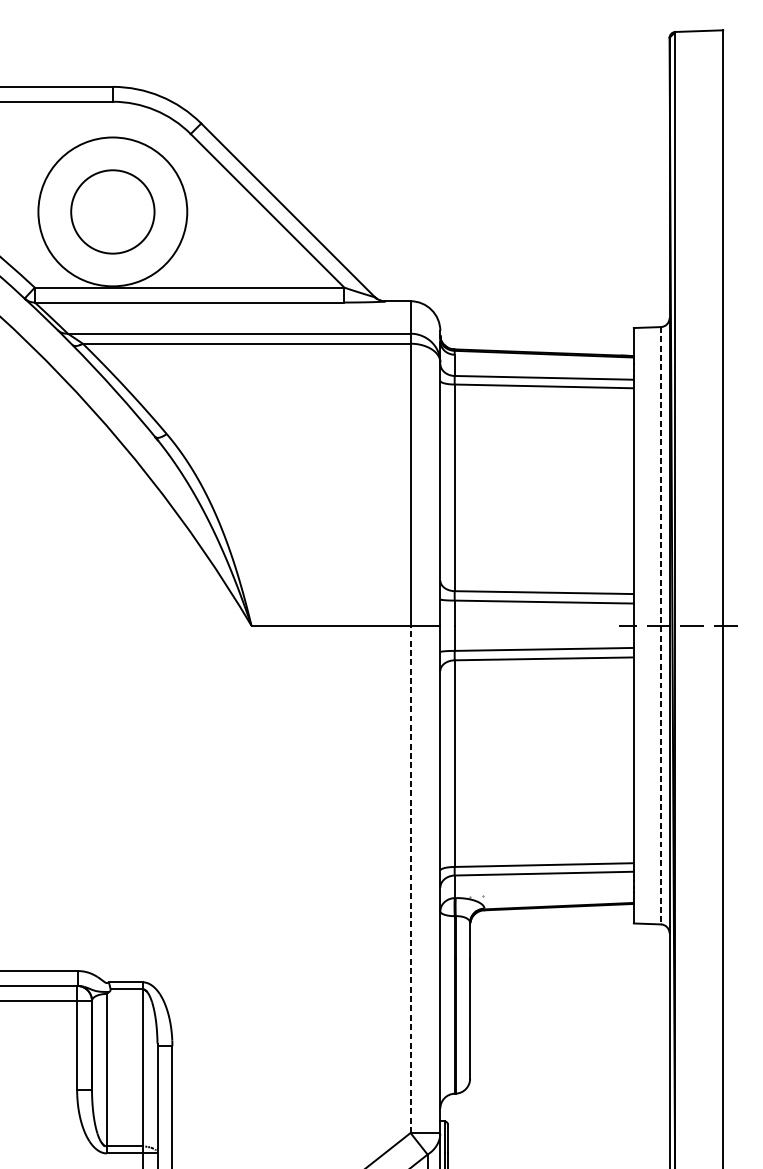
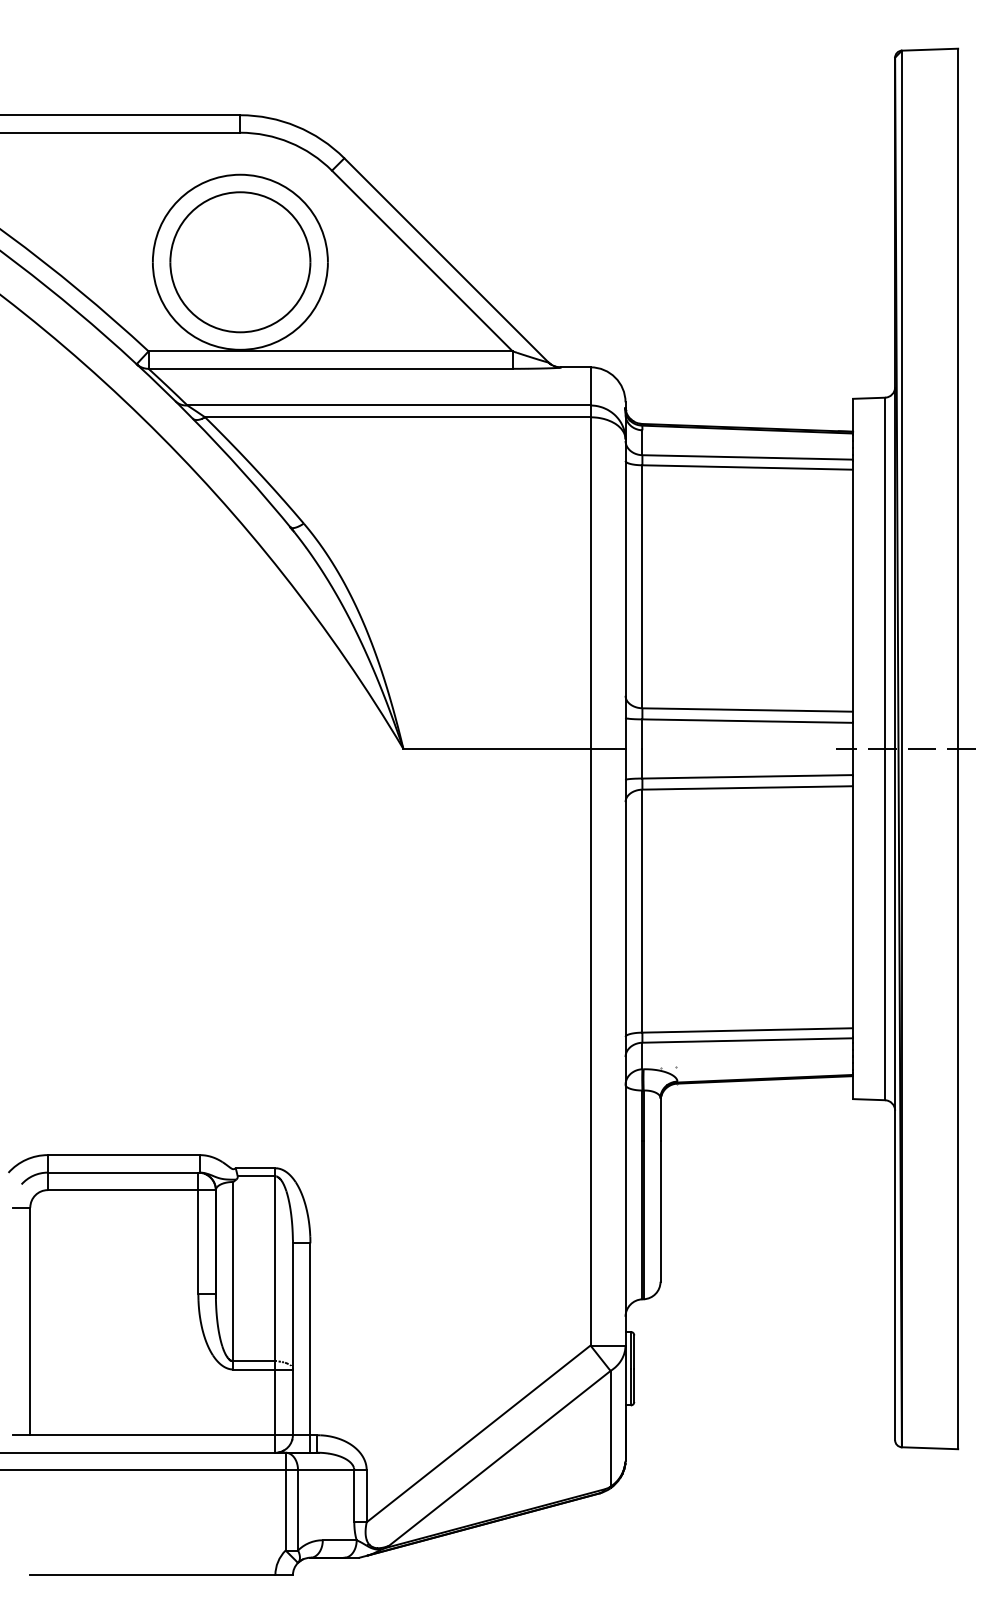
part: (112, 212) -> (240, 262), size x1.43
line: (661, 626) -> (885, 749), dashed -> solid
line: (410, 878) -> (590, 1046), dashed -> solid

